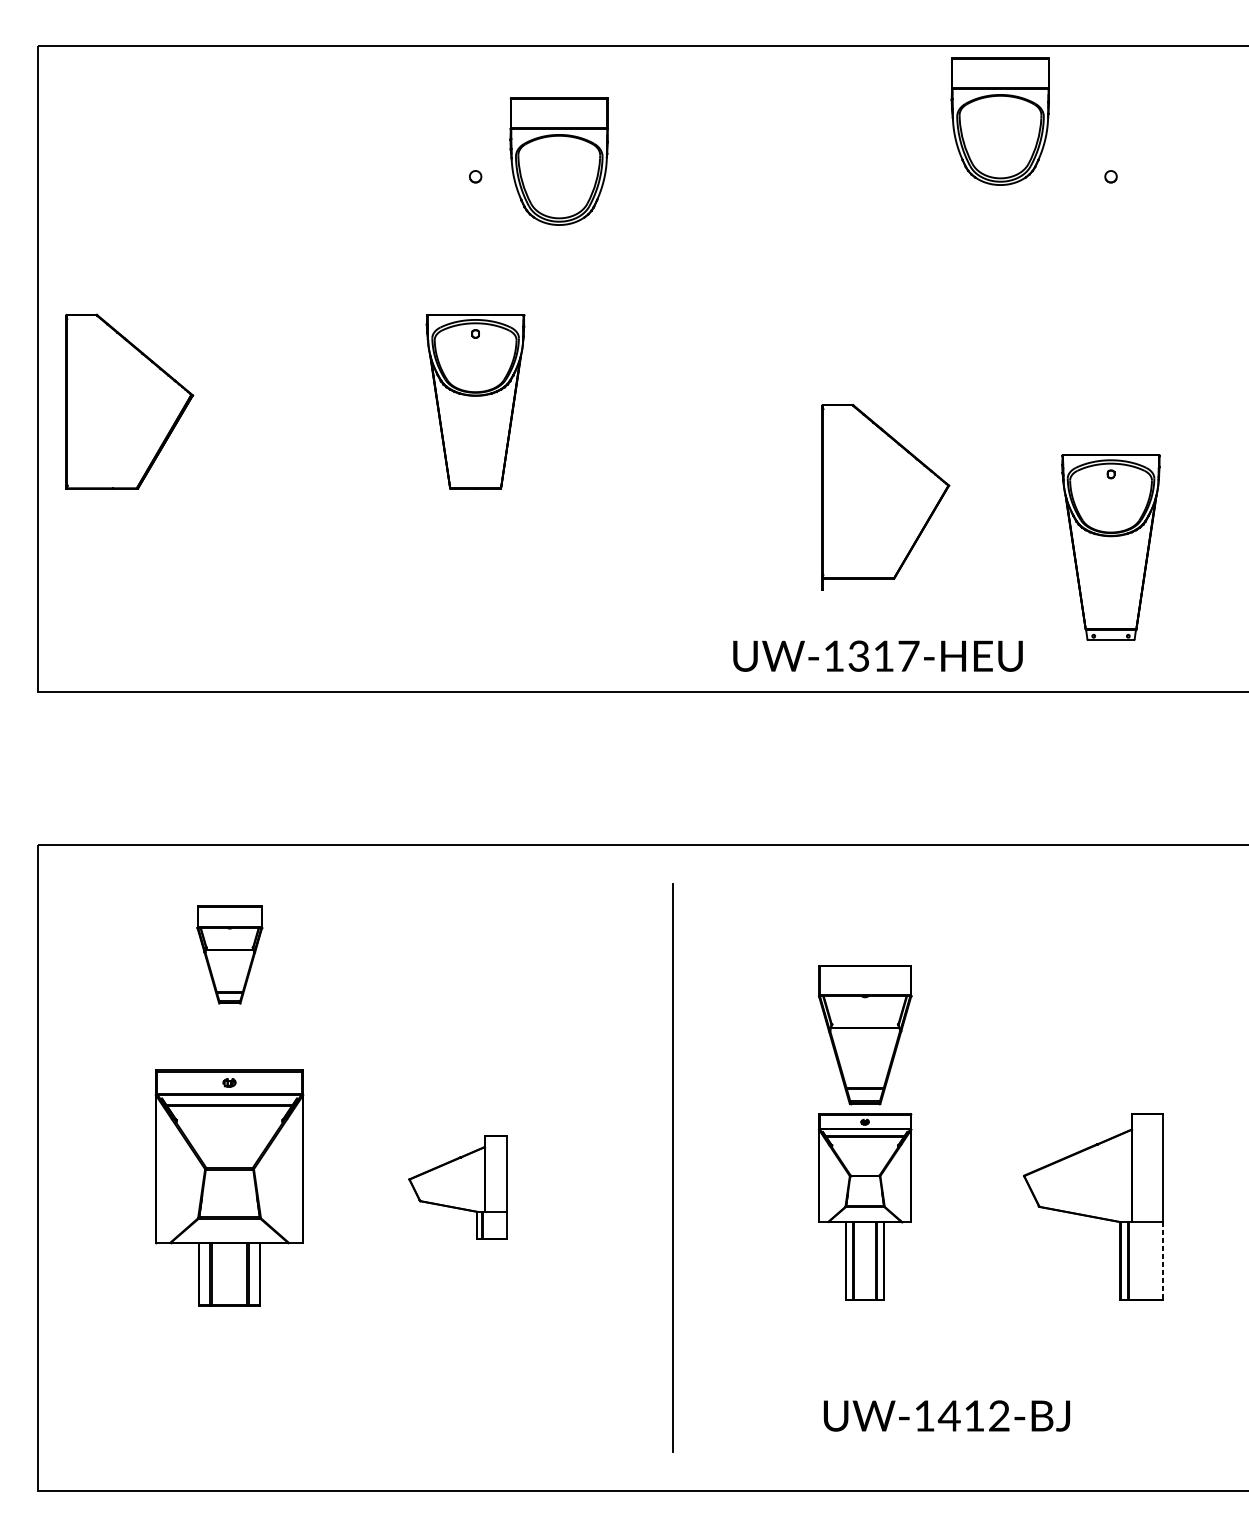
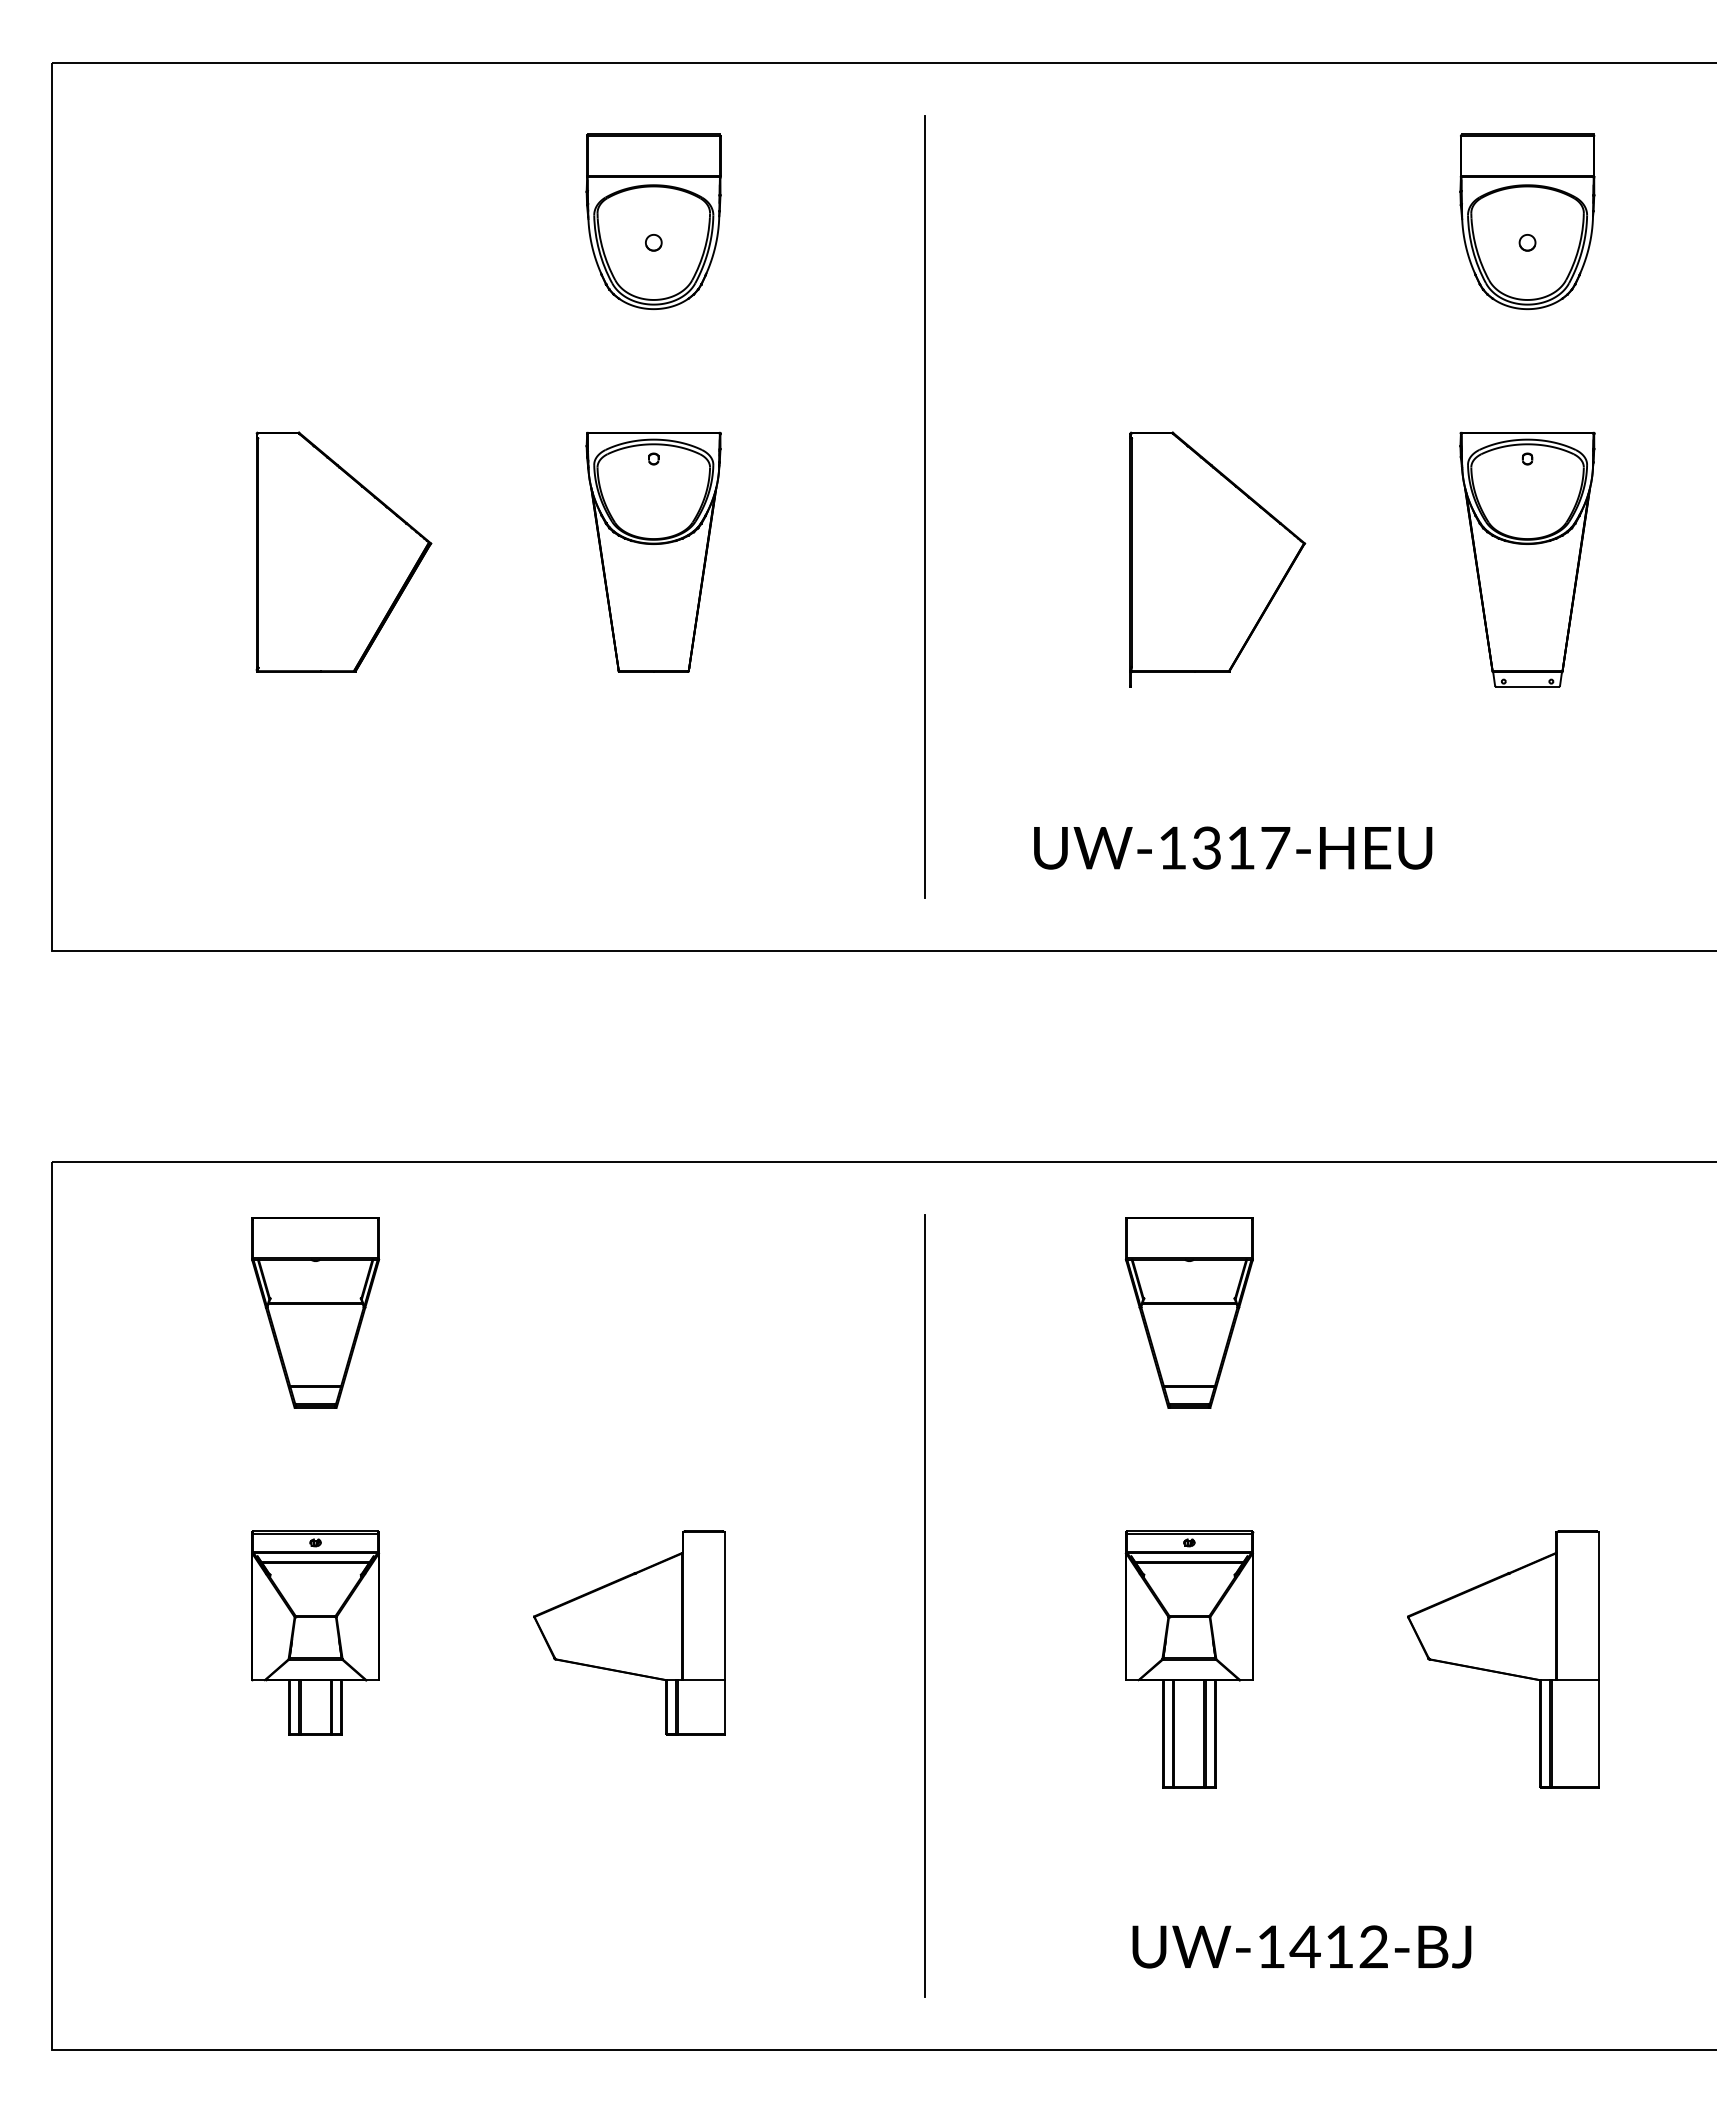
part: (1000, 121) -> (1527, 221), moved
part: (559, 161) -> (653, 221), moved
line: (673, 368) -> (925, 506), added
part: (129, 401) -> (343, 551), moved
part: (885, 497) -> (1217, 559), moved
part: (1110, 547) -> (1527, 559), moved
text: (878, 655) -> (1233, 847), moved
part: (229, 954) -> (315, 1312), size x1.43
part: (864, 1034) -> (1188, 1312), moved
part: (229, 1187) -> (315, 1632), size x0.62
part: (457, 1187) -> (629, 1632), size x1.43
line: (1162, 1260) -> (1598, 1733), dashed -> solid

